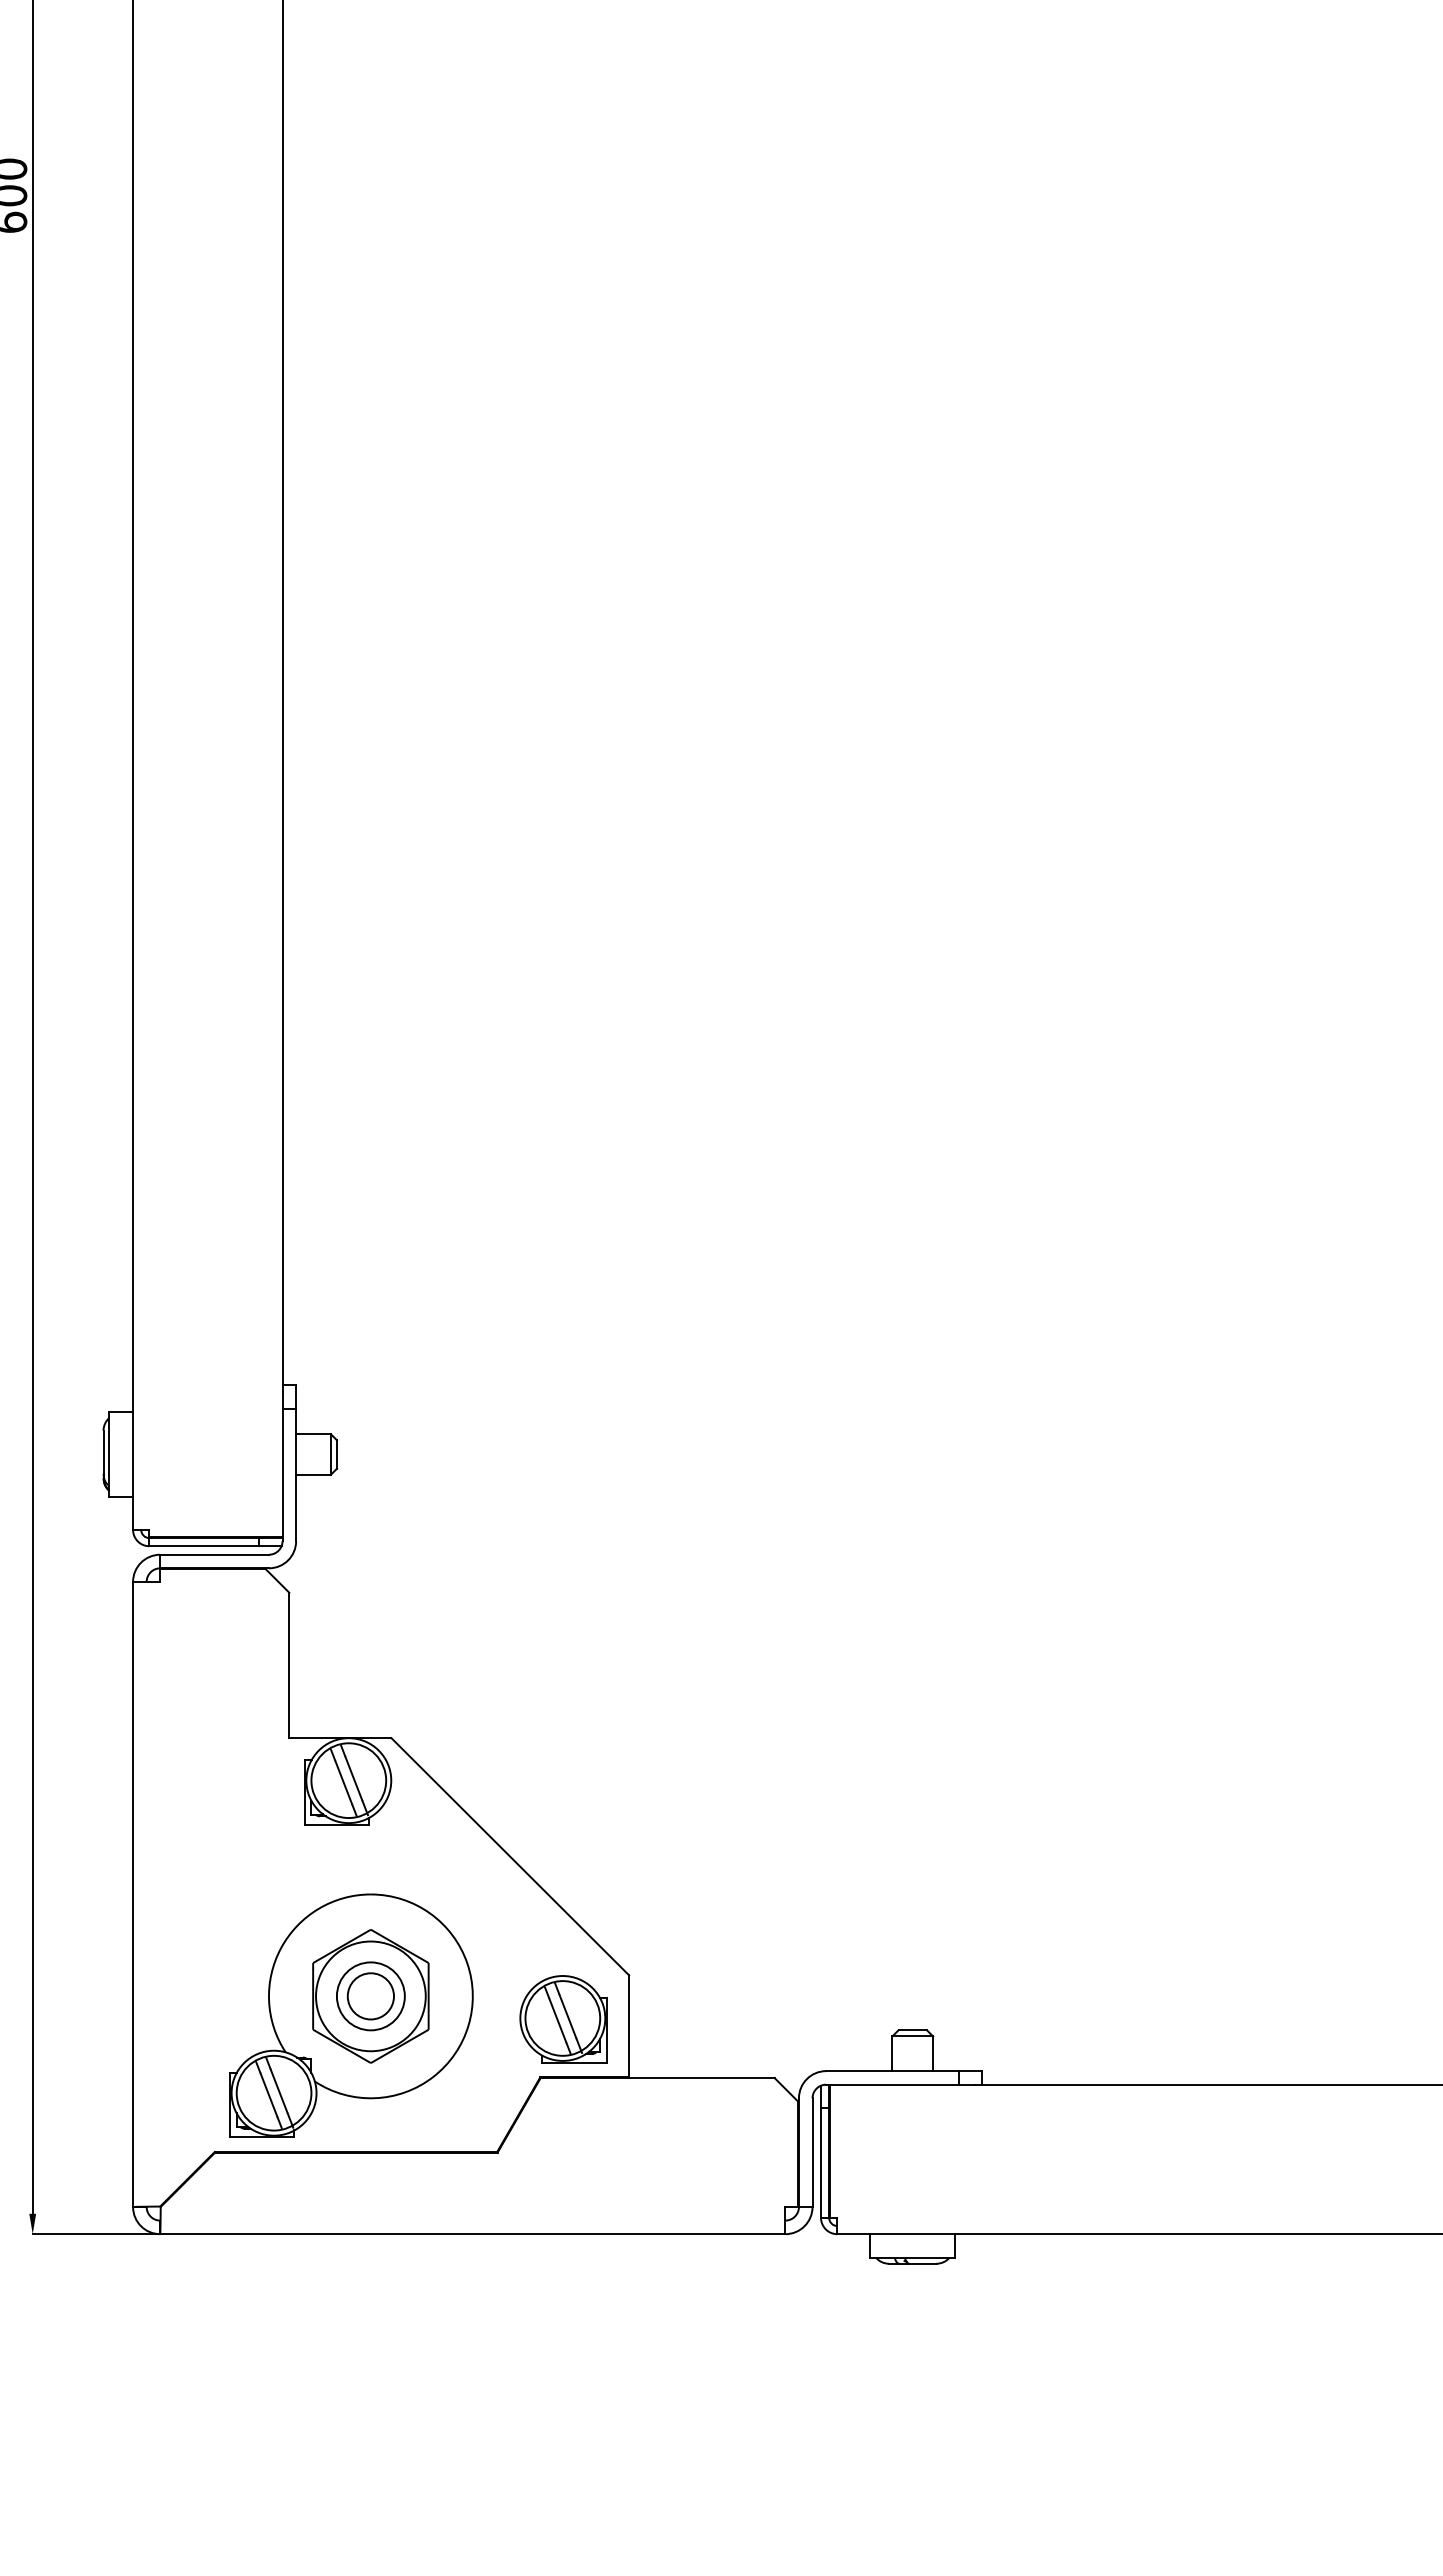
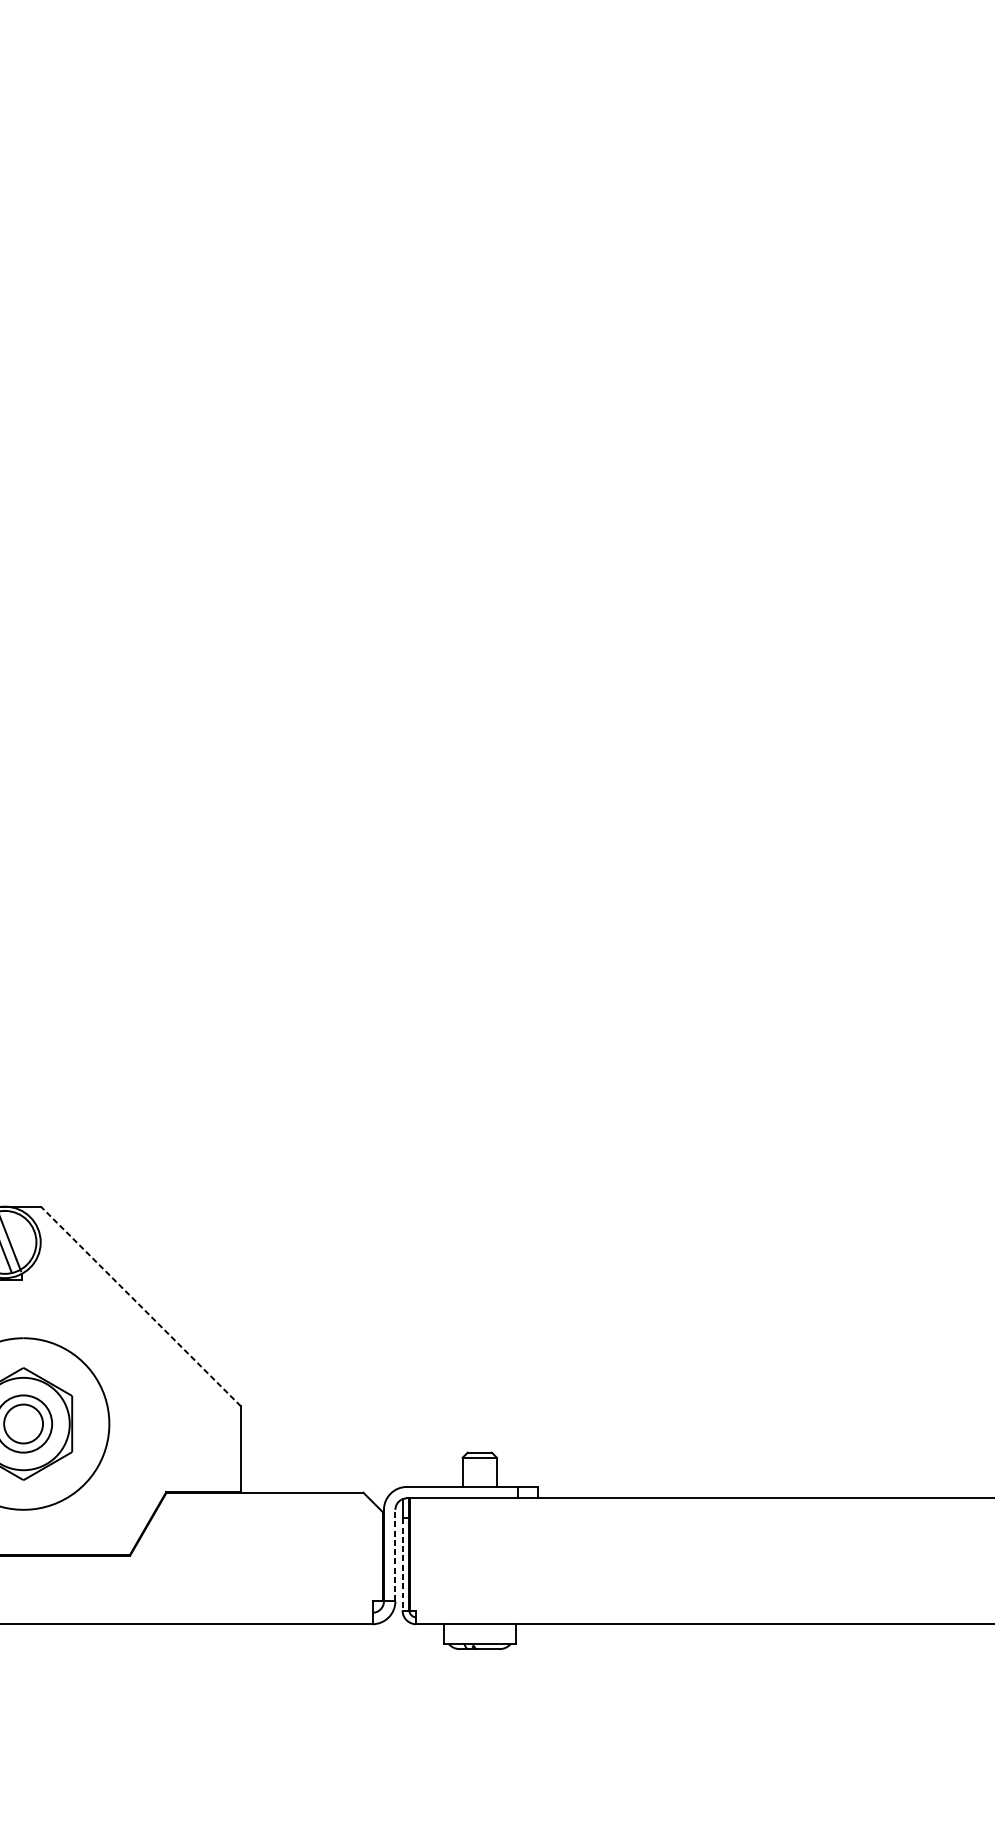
line: (510, 1856) -> (141, 1306), solid -> dashed
part: (563, 2019) -> (185, 1443), removed
line: (812, 2152) -> (395, 1555), solid -> dashed
line: (821, 2163) -> (402, 1564), solid -> dashed

